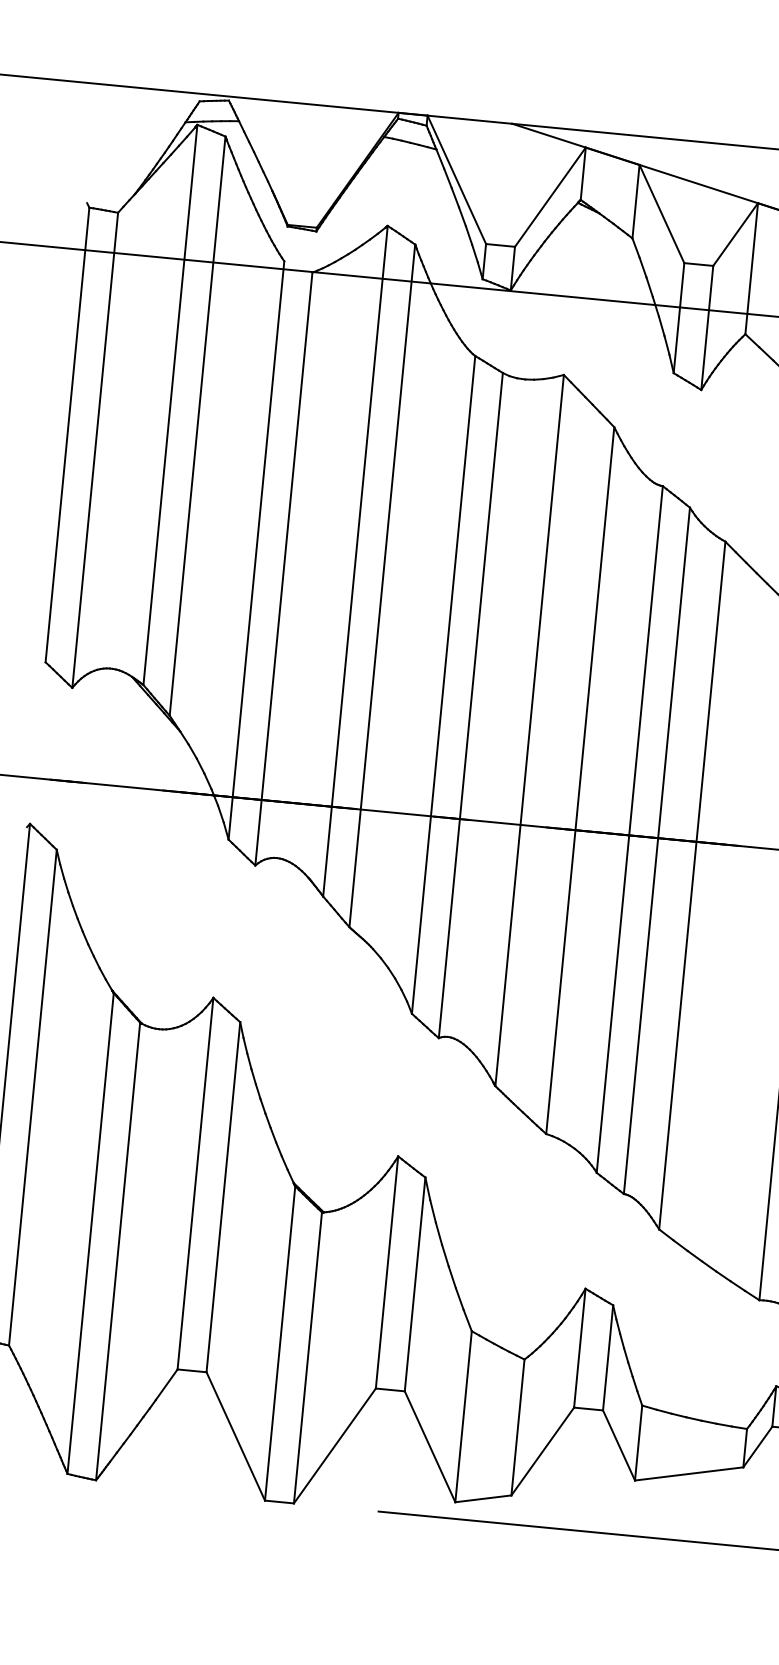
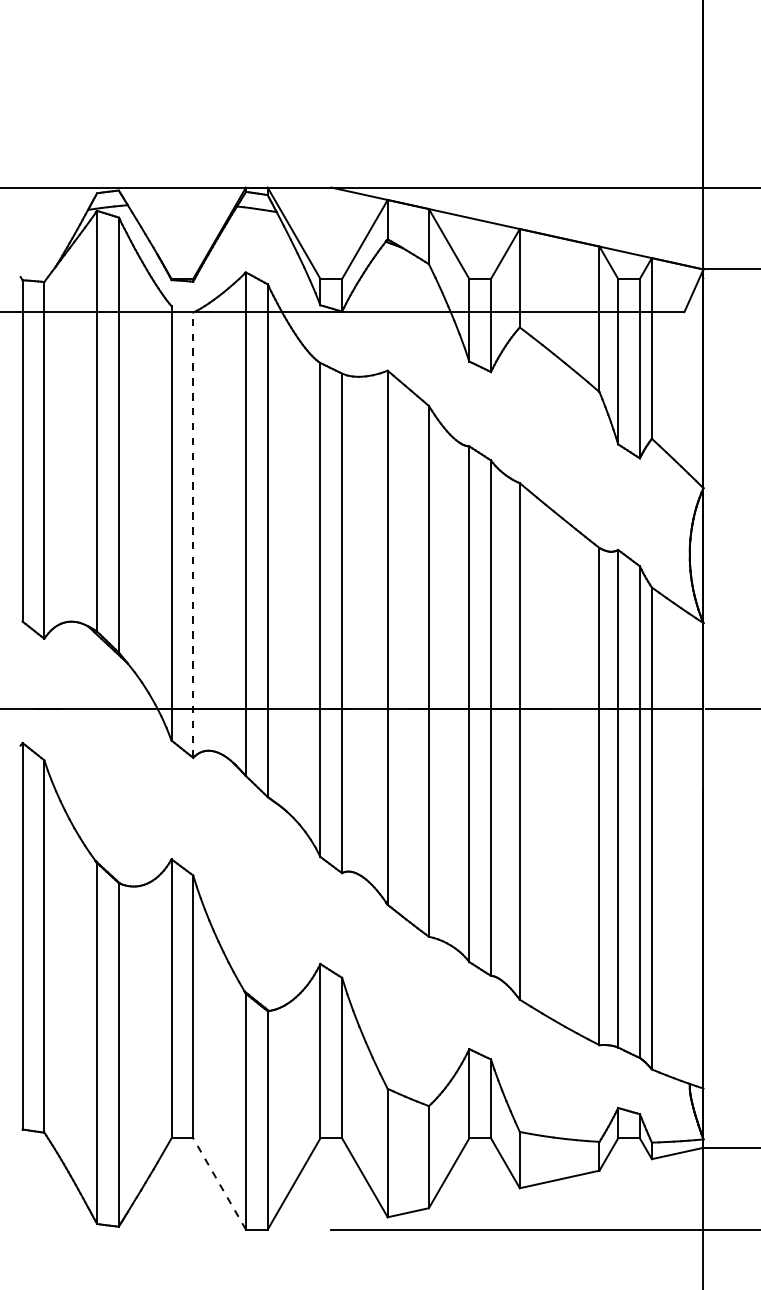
line: (284, 569) -> (193, 535), solid -> dashed
line: (235, 1437) -> (219, 1184), solid -> dashed

